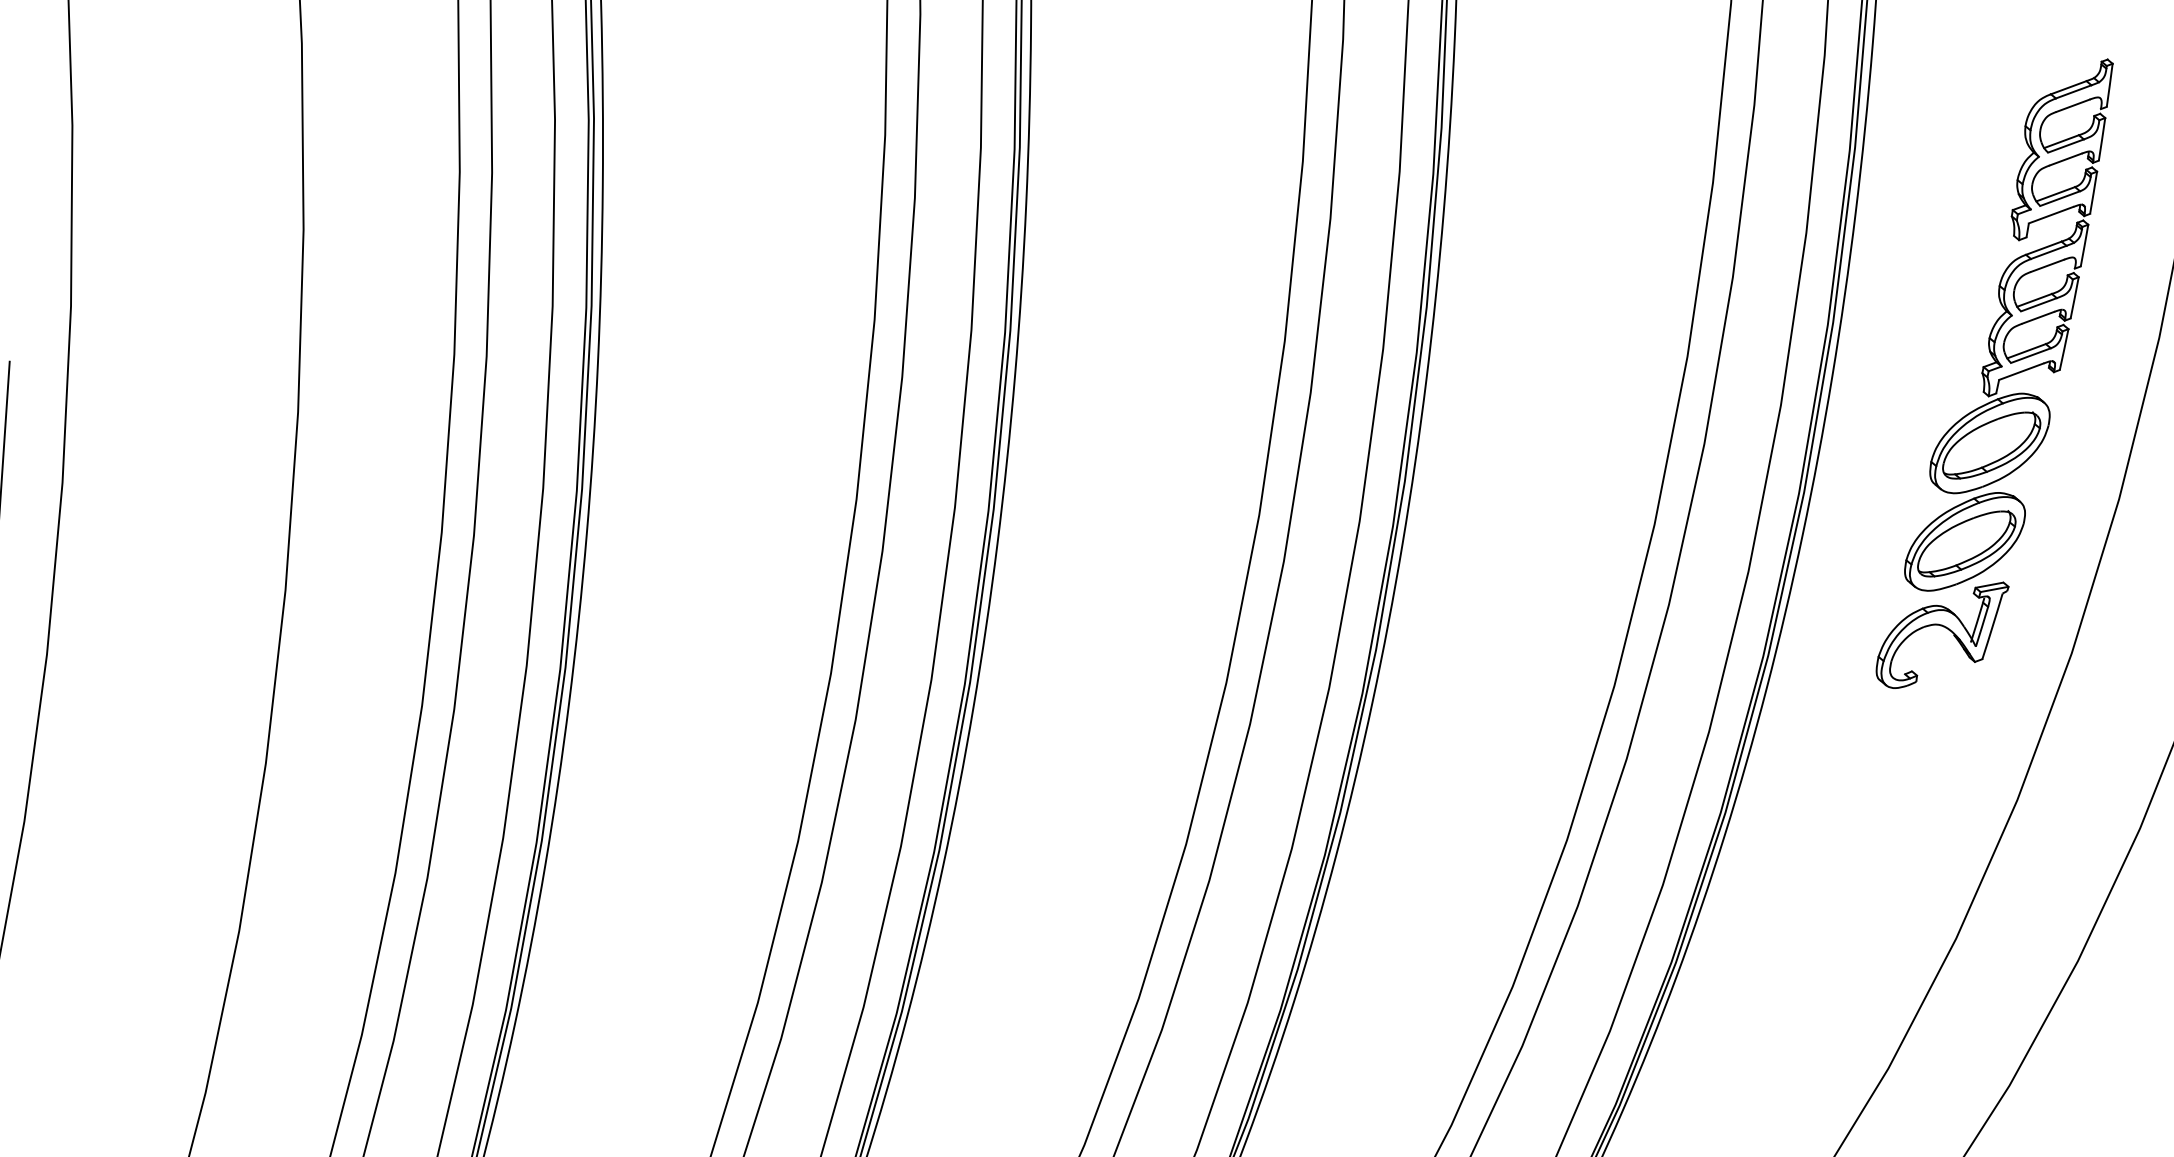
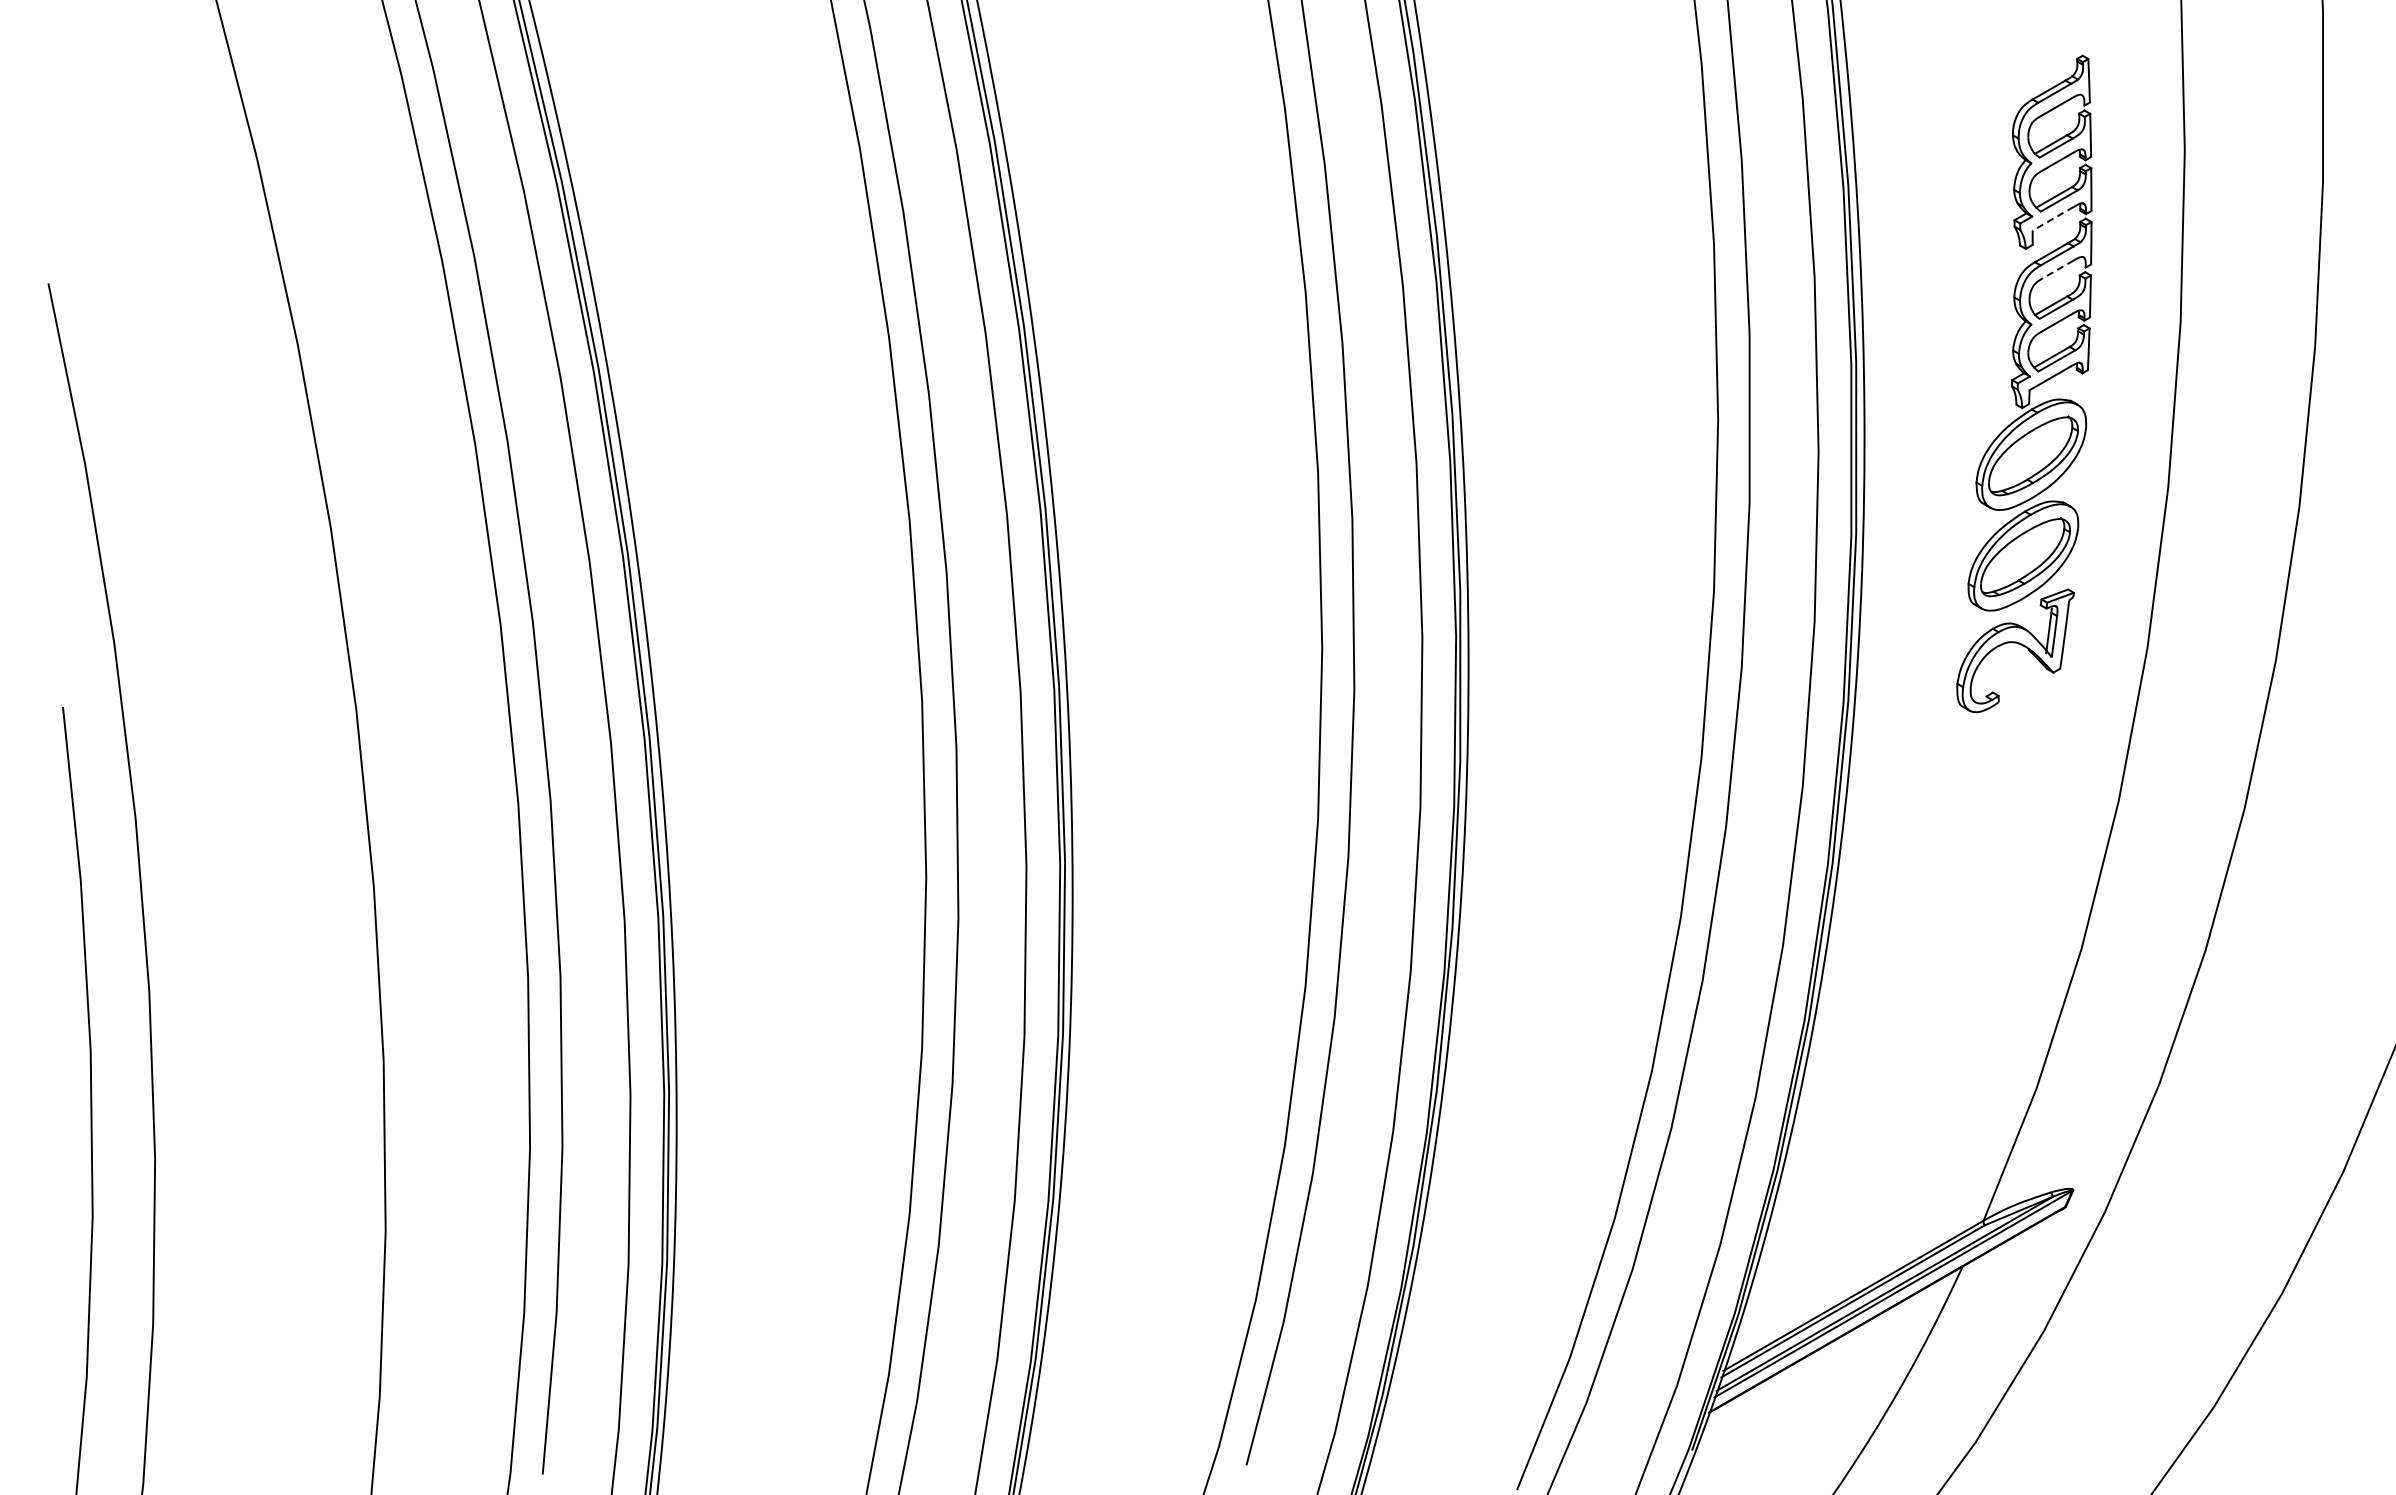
line: (2051, 214) -> (2053, 218), solid -> dashed
line: (2047, 265) -> (2058, 269), solid -> dashed

